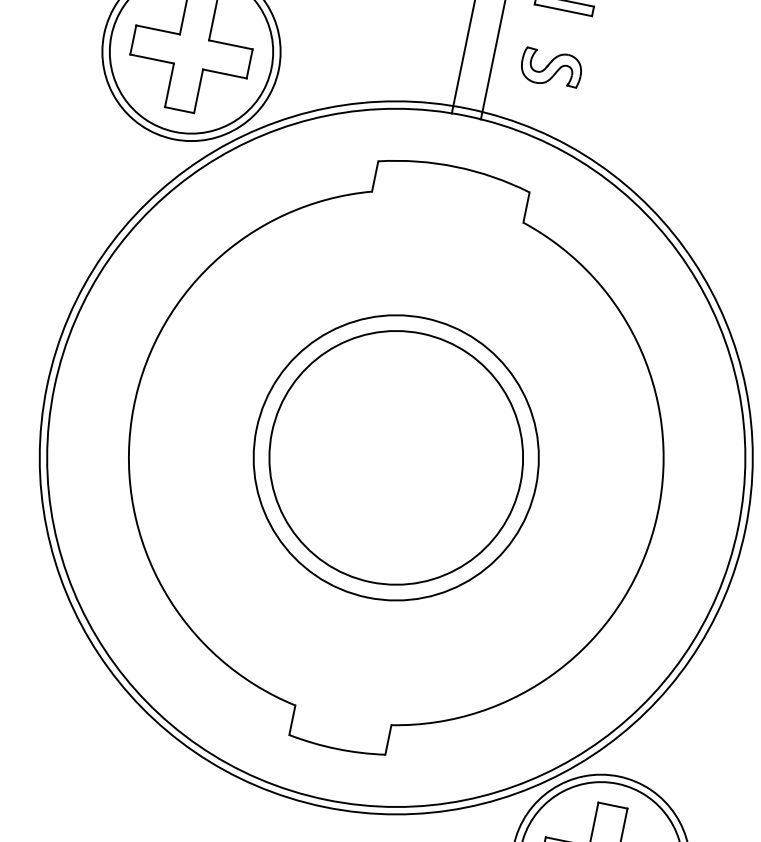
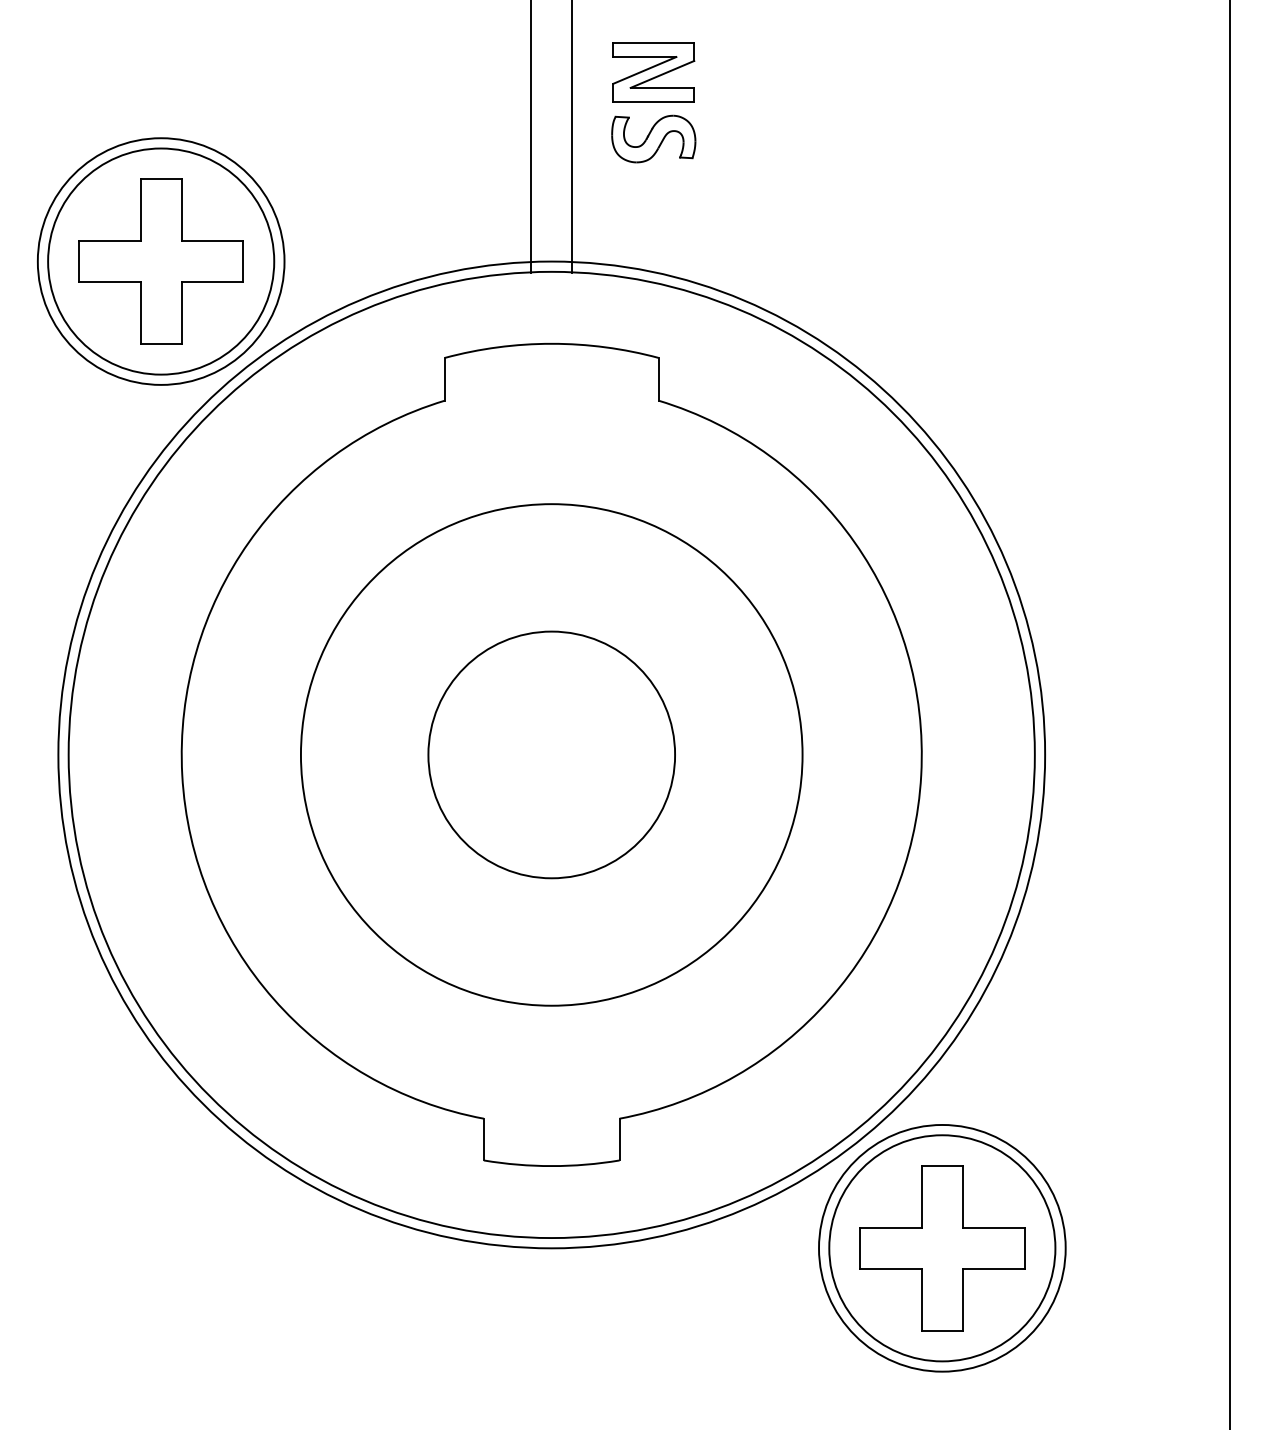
part: (551, 68) -> (653, 138), moved
circle: (396, 457) -> (551, 754), size x0.62
circle: (396, 457) -> (551, 754), size x1.43

